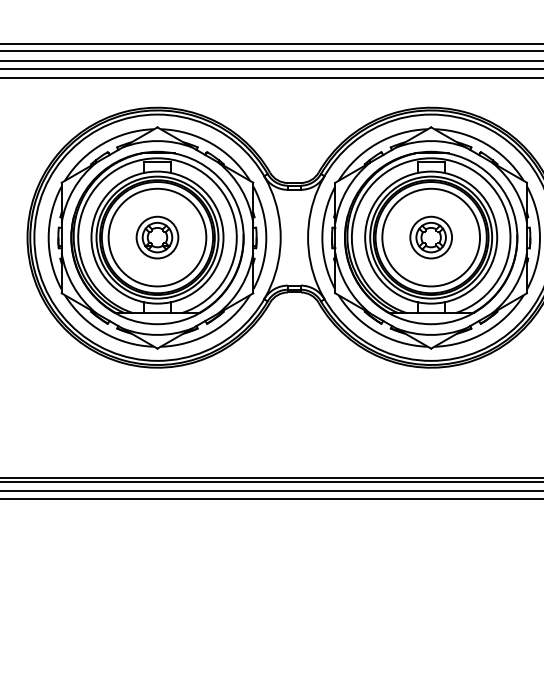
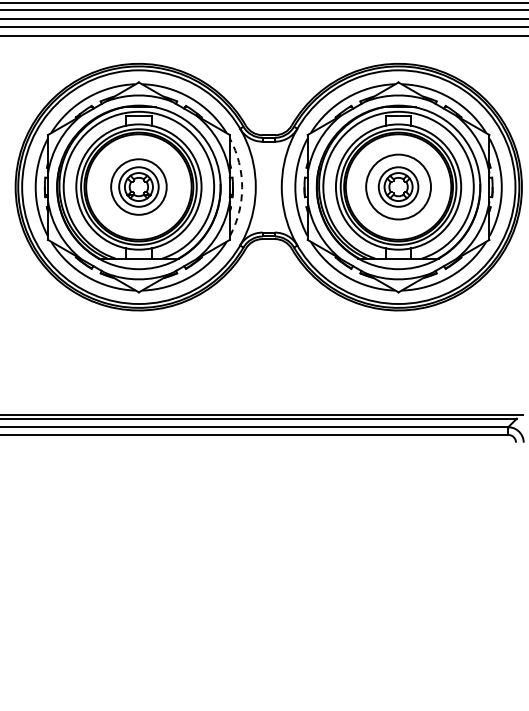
circle: (157, 237) -> (138, 186), size x0.6
circle: (431, 237) -> (398, 186), size x0.7
arc: (266, 238) -> (242, 187), solid -> dashed

